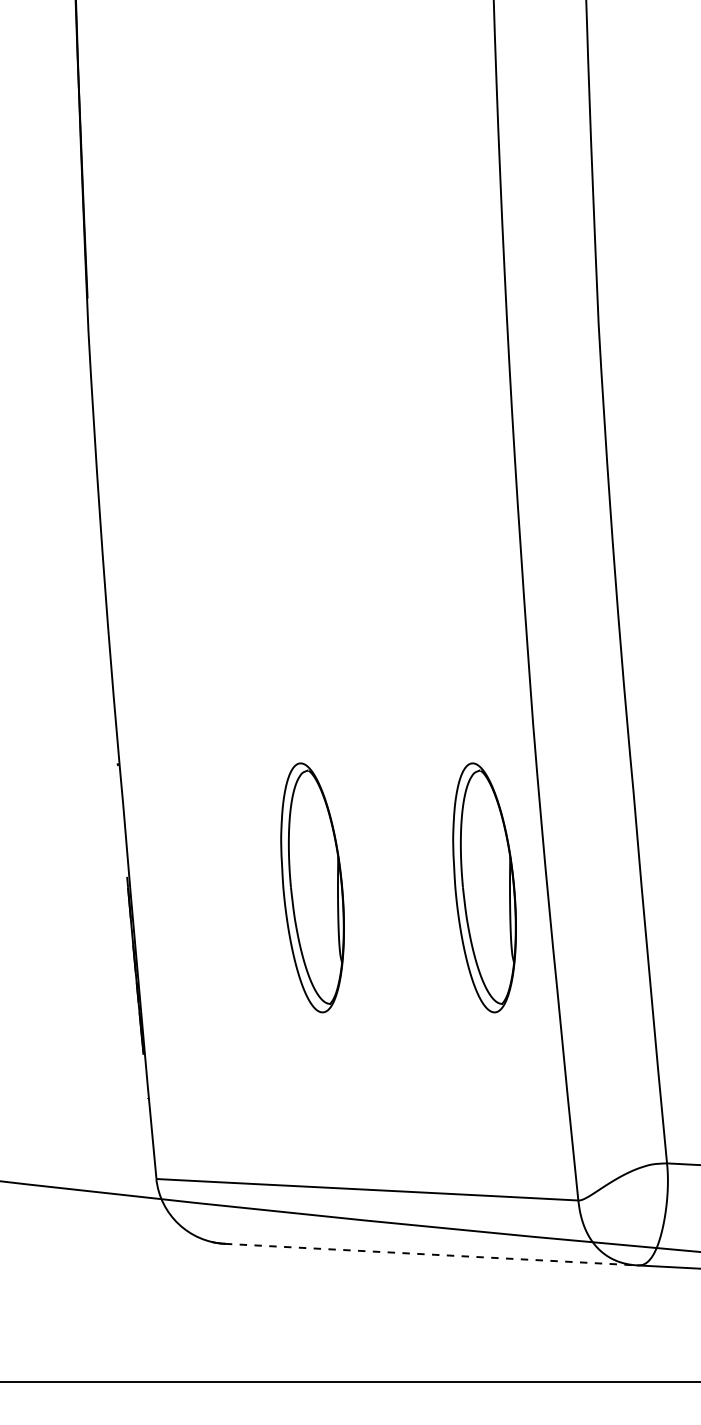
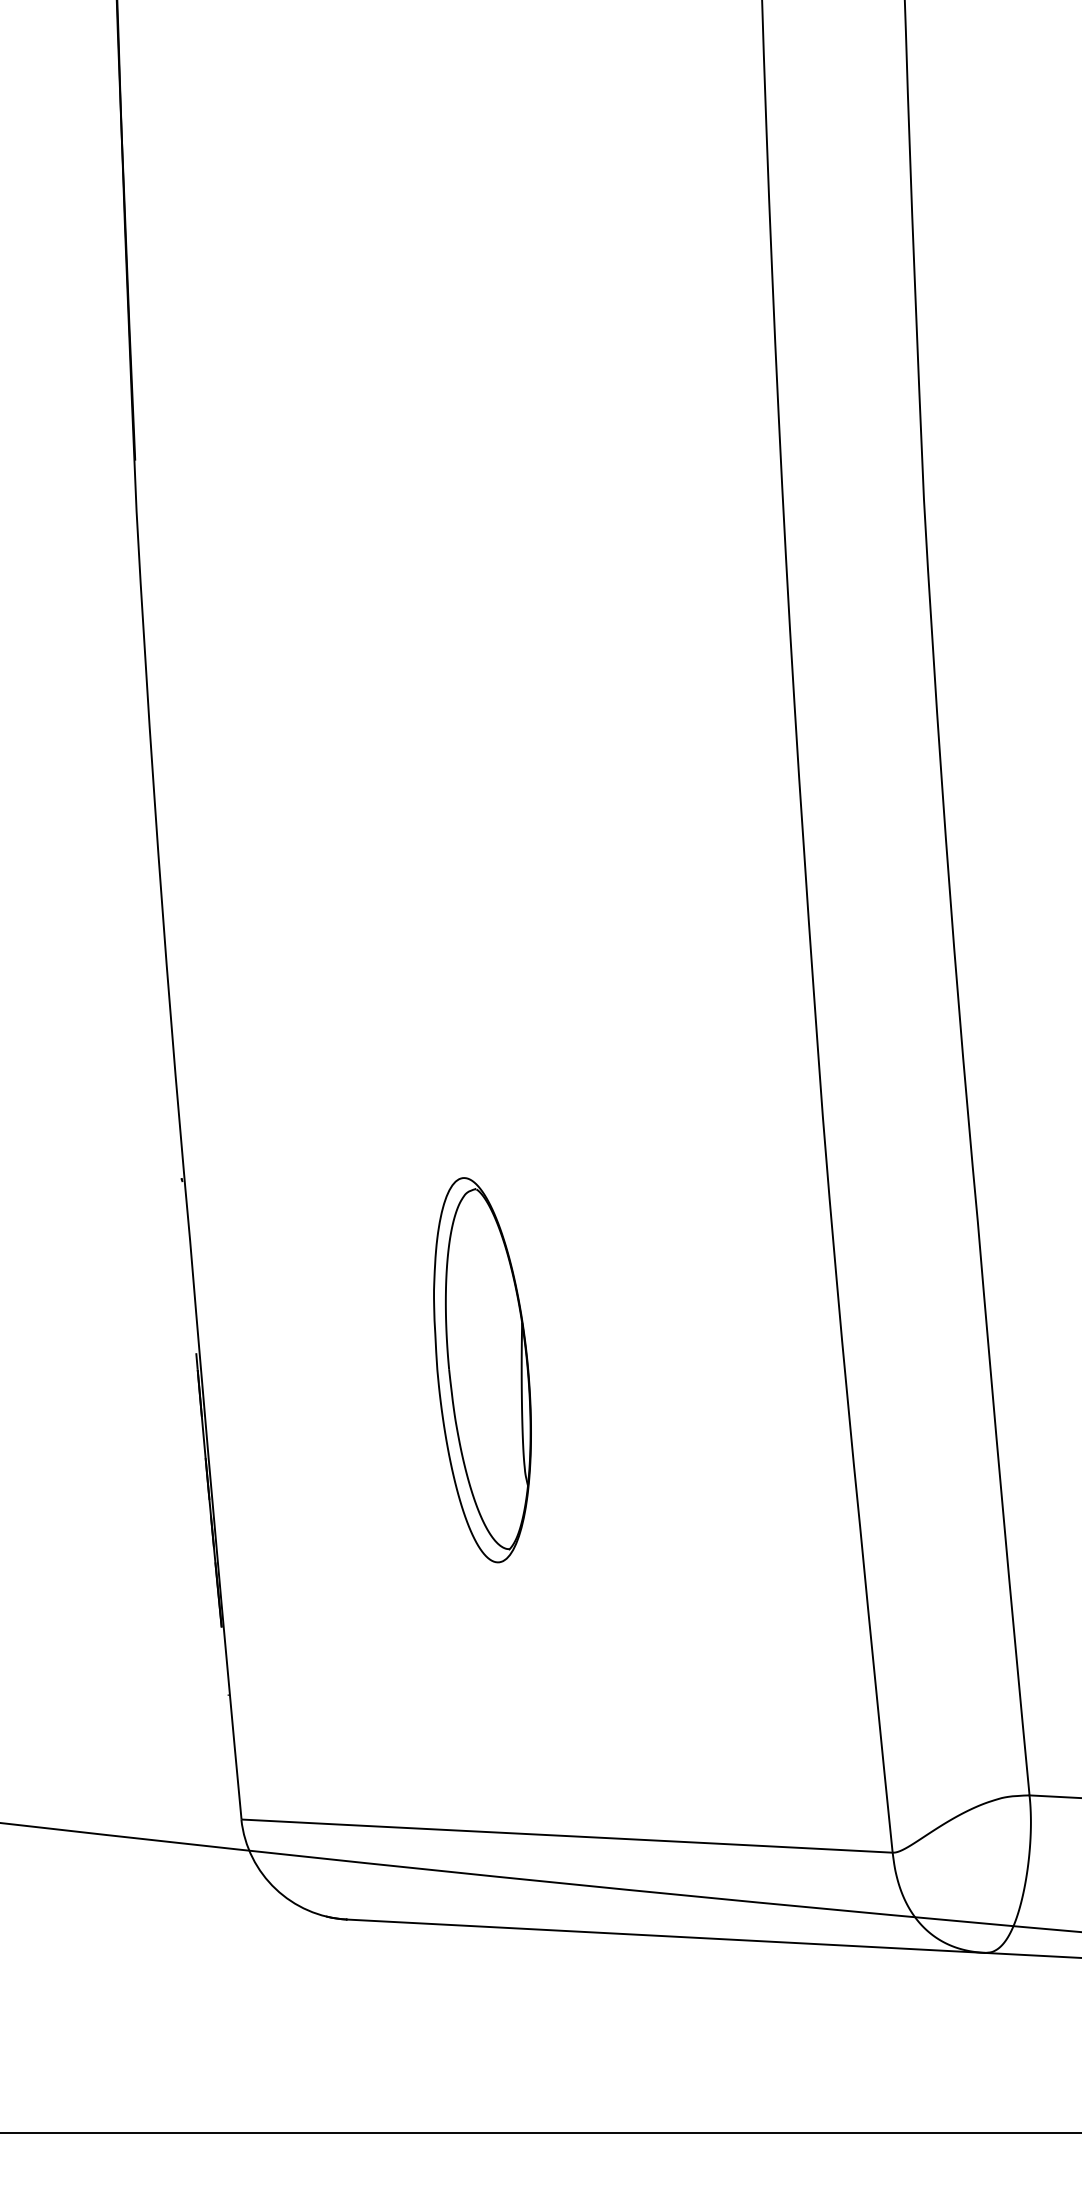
part: (484, 887) -> (747, 1369), removed
line: (431, 1254) -> (666, 1936), dashed -> solid

